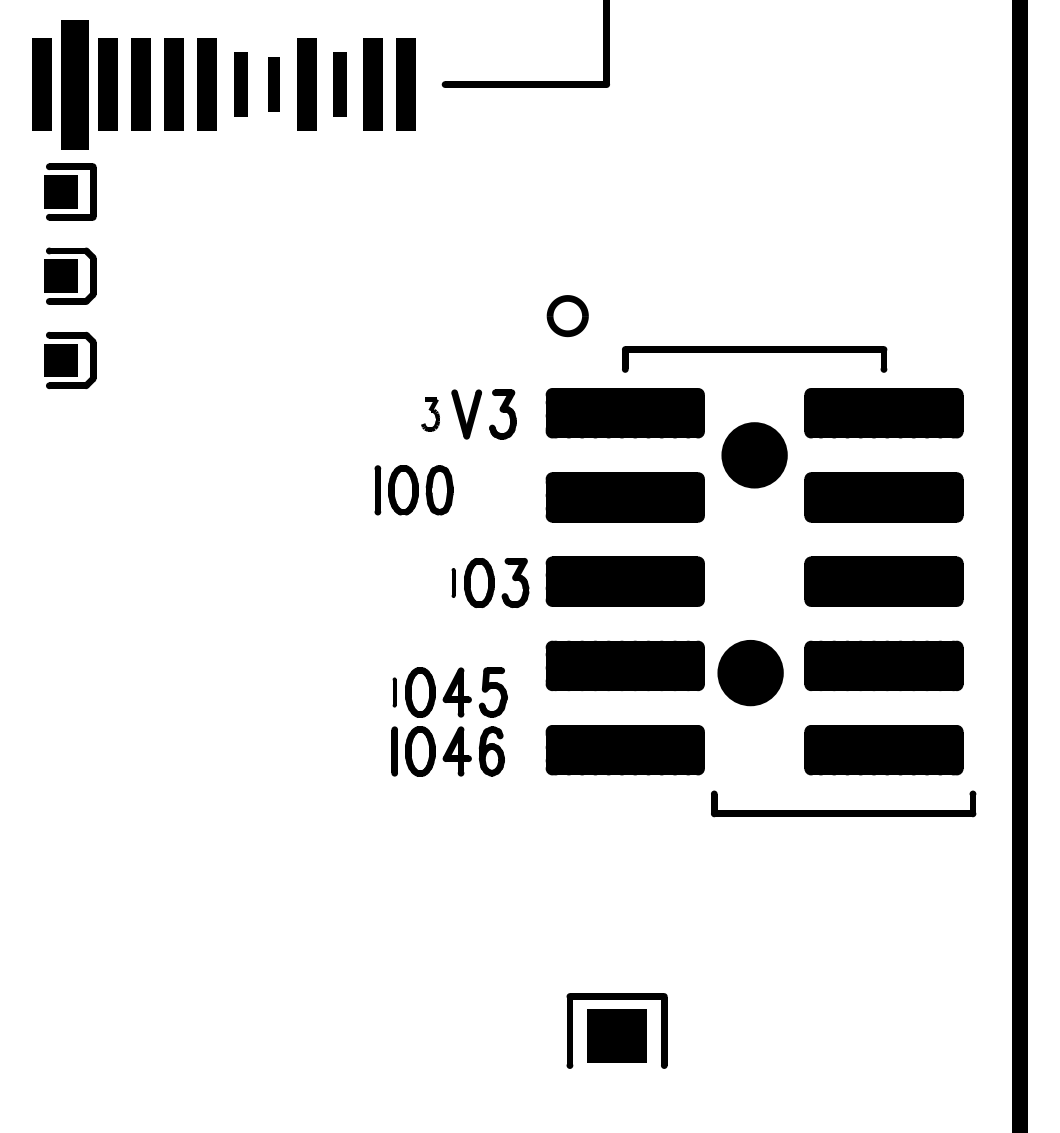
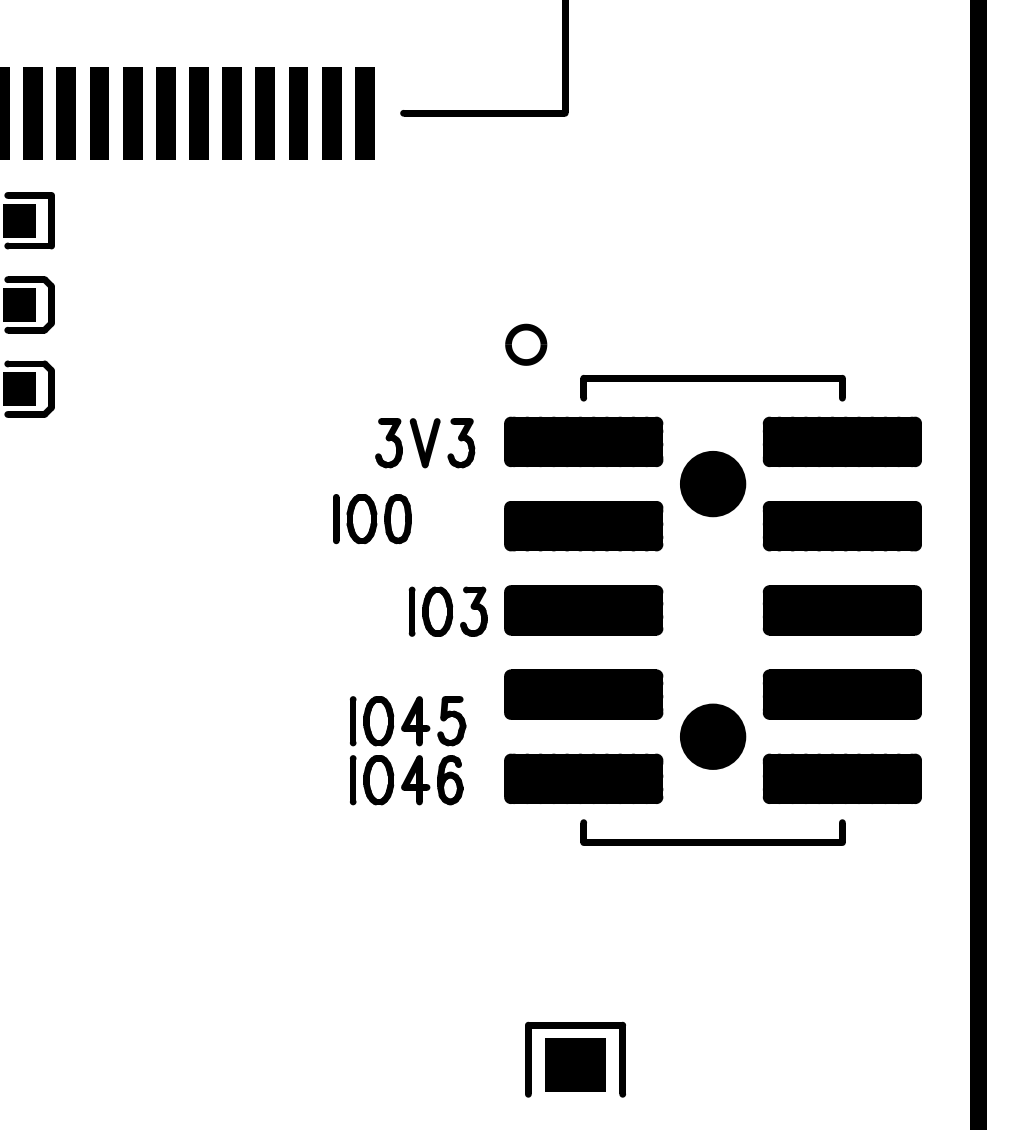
part: (74, 84) -> (32, 113), size x0.71
part: (240, 84) -> (198, 113), size x1.43
part: (273, 84) -> (231, 113), size x1.67
part: (339, 84) -> (297, 113), size x1.43
part: (430, 414) -> (388, 443), size x1.43
part: (453, 582) -> (411, 611), size x1.67
part: (750, 673) -> (712, 737), moved
part: (394, 692) -> (352, 721), size x1.67
part: (843, 810) -> (712, 839), moved

